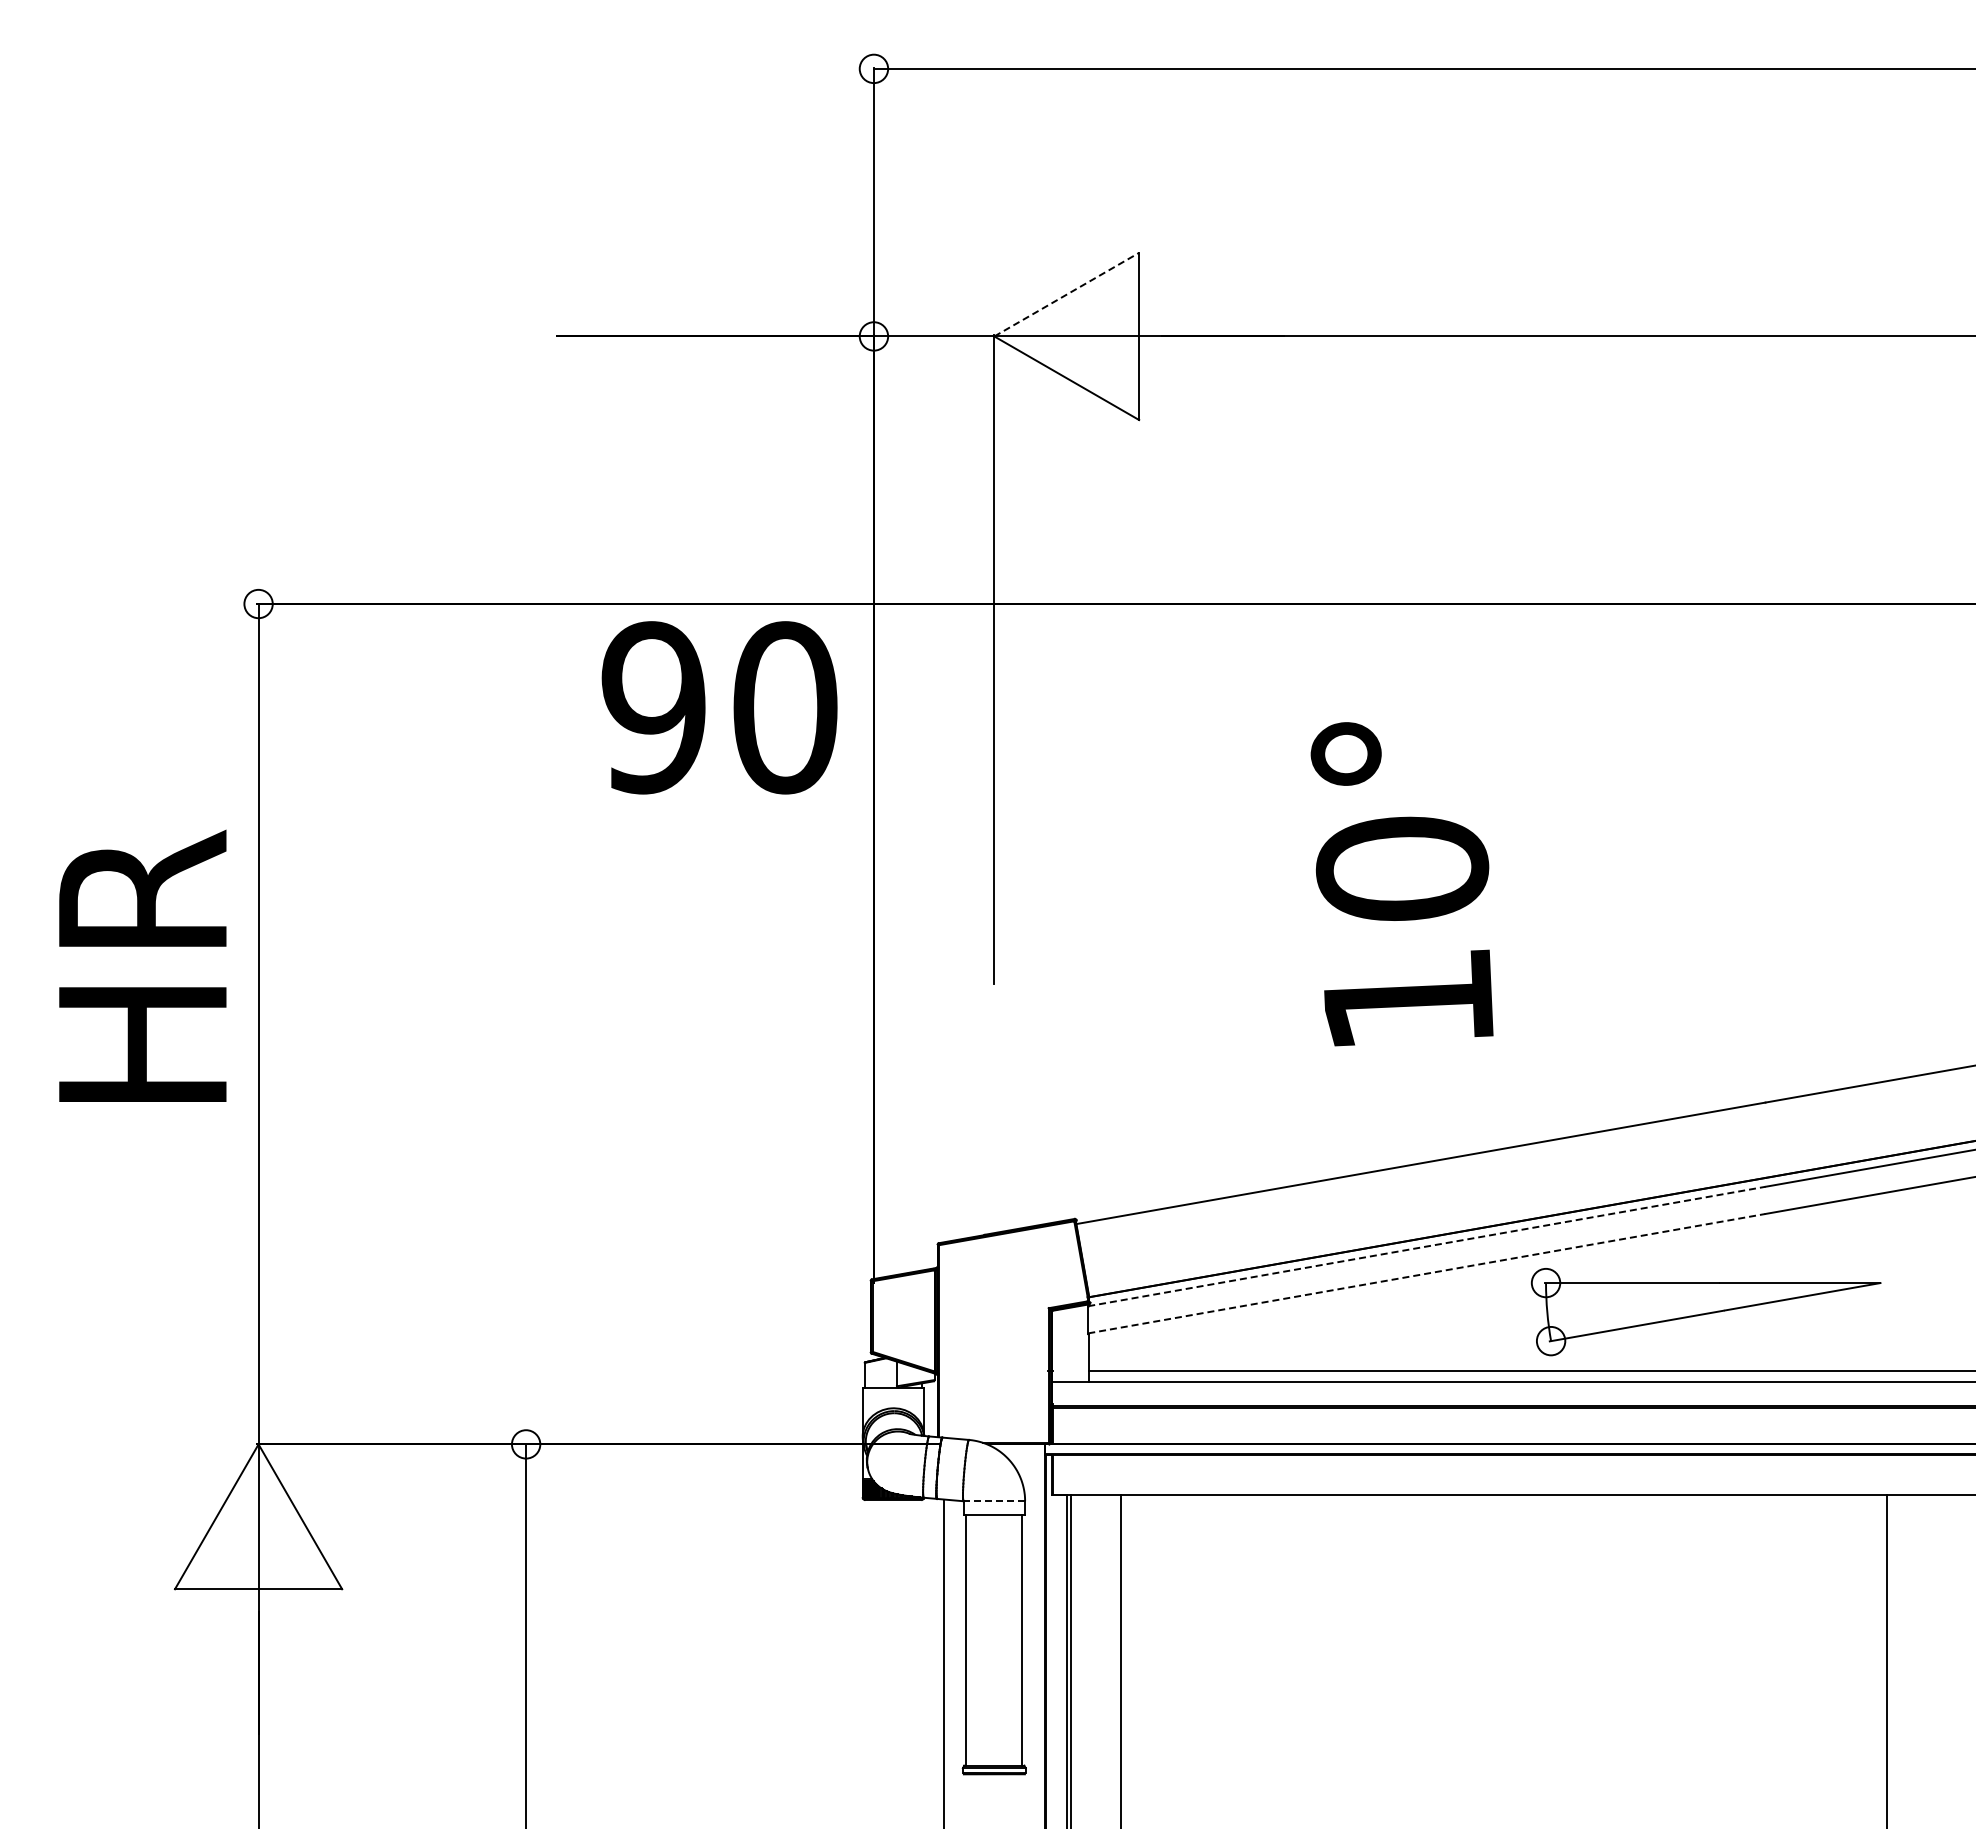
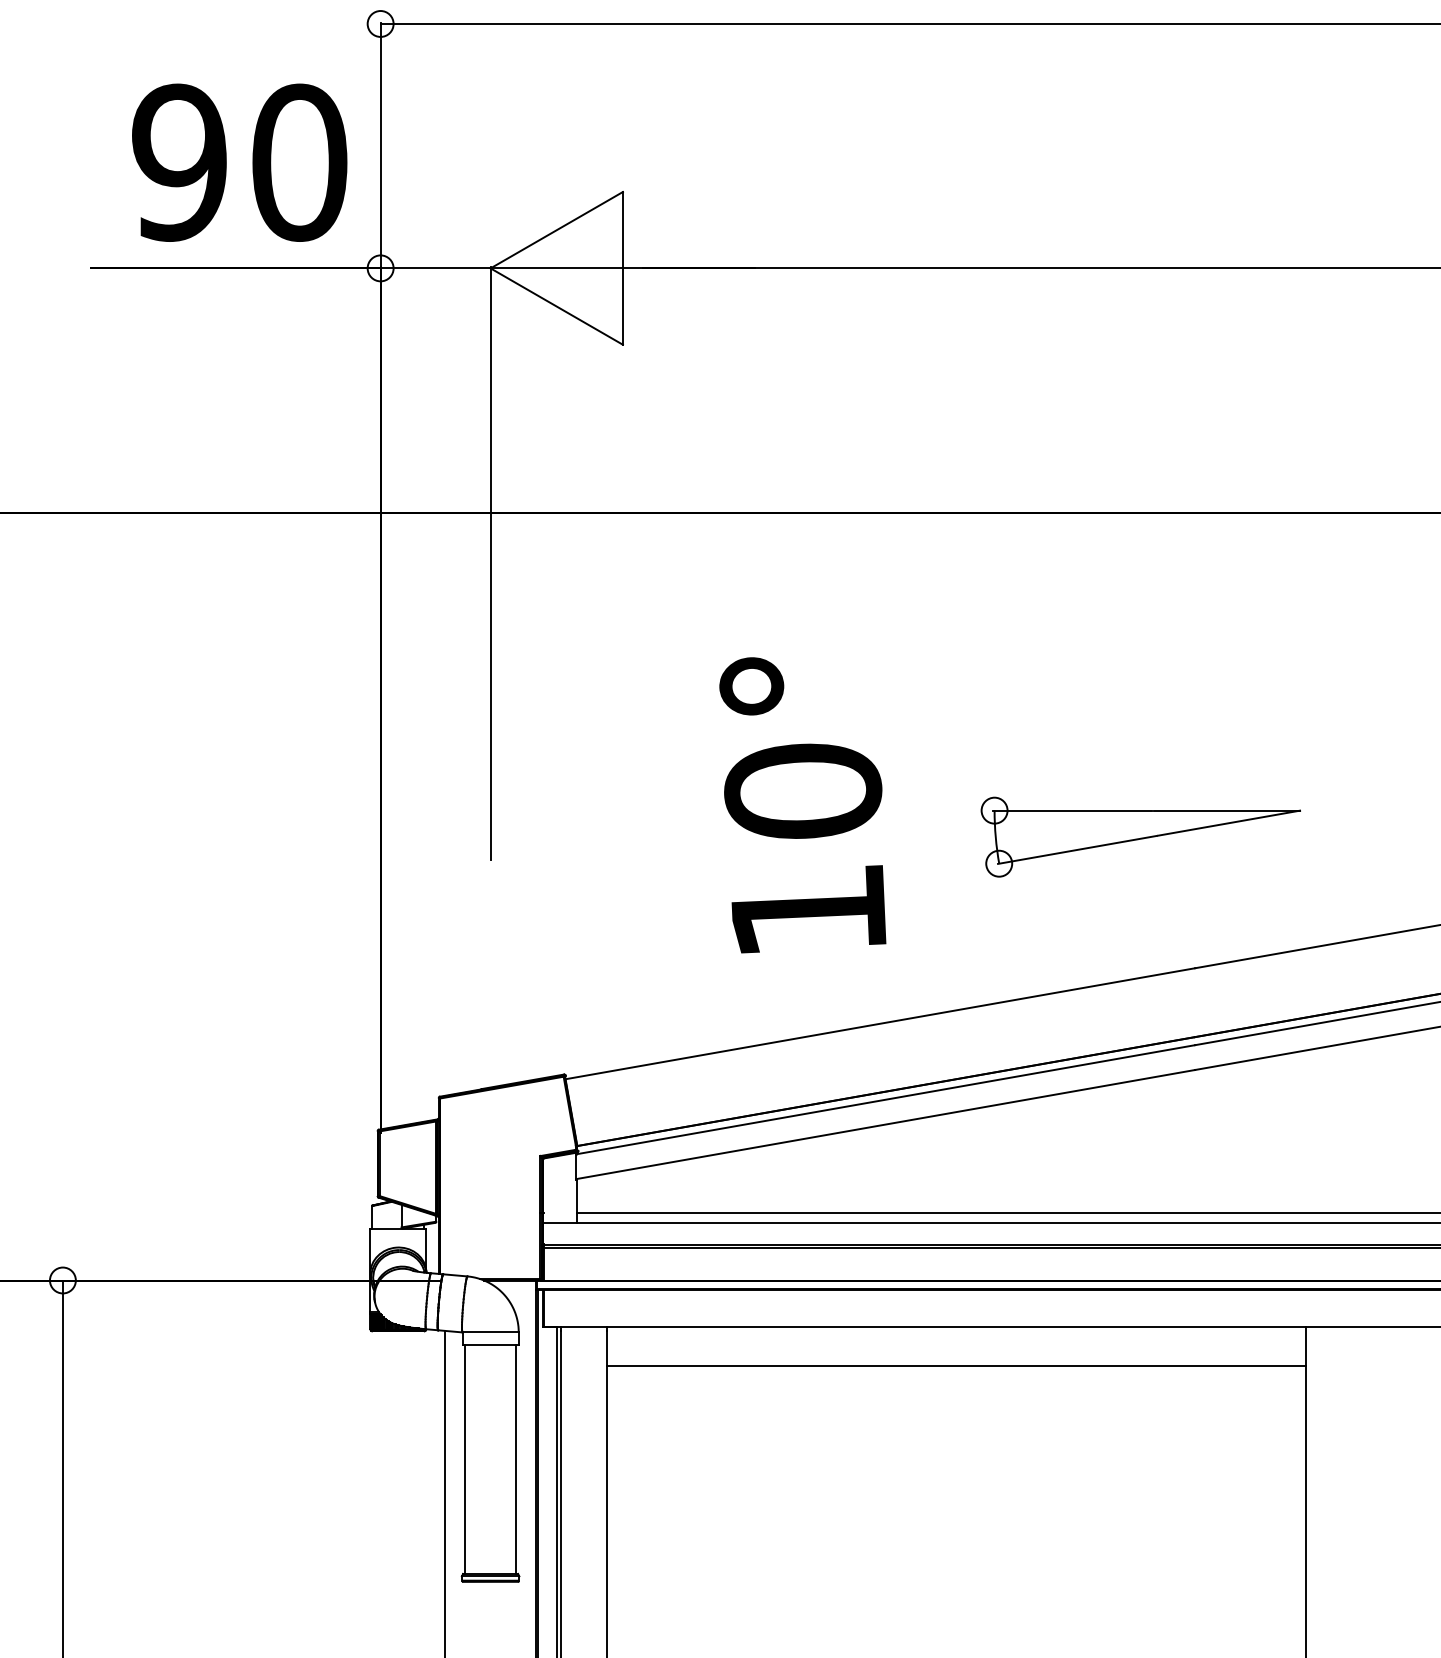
line: (1066, 294) -> (556, 230), dashed -> solid
text: (719, 707) -> (239, 162), moved
text: (1401, 884) -> (802, 805), moved
line: (1426, 1246) -> (885, 1099), dashed -> solid
line: (1426, 1273) -> (885, 1124), dashed -> solid
part: (1706, 1312) -> (1141, 837), moved
line: (994, 1501) -> (490, 1332), dashed -> solid
line: (1503, 1538) -> (955, 1366), added

